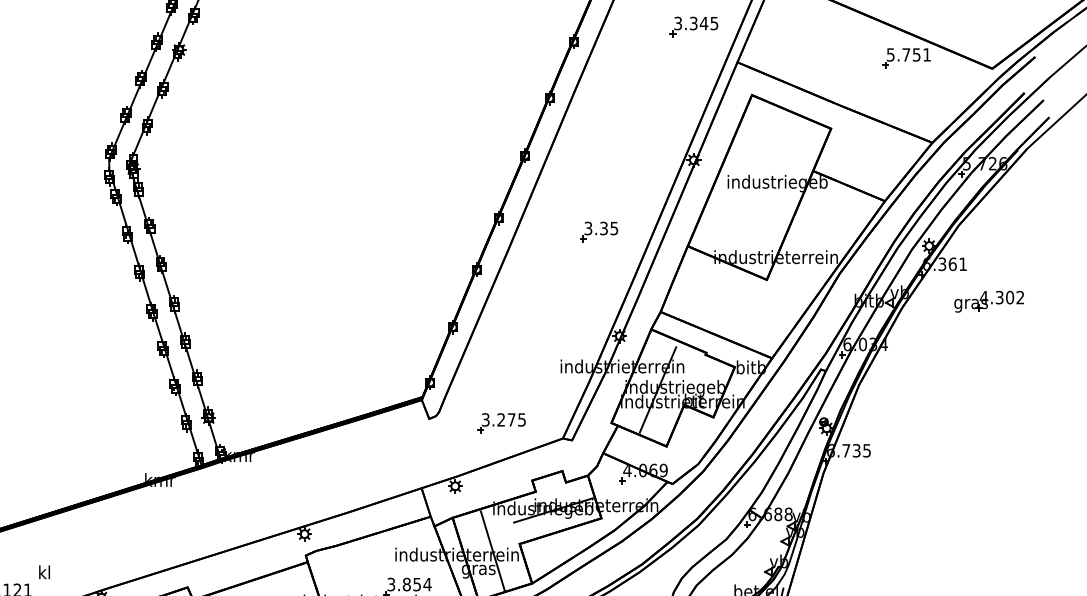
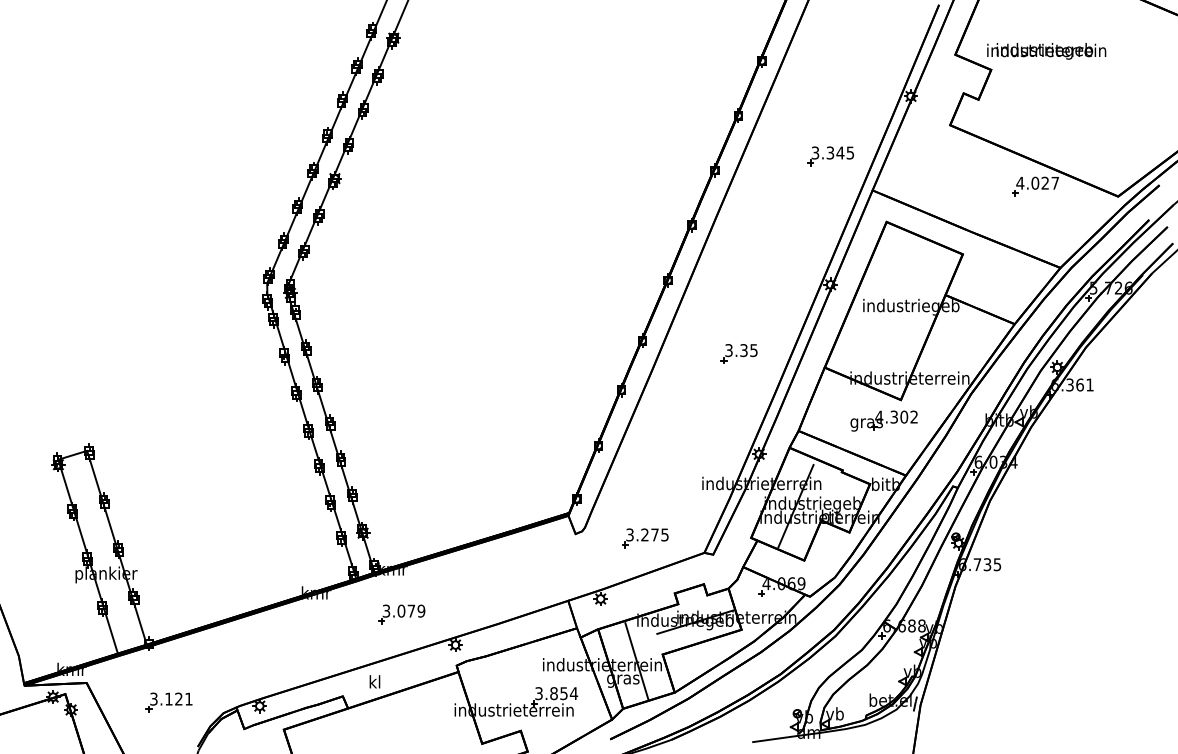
text: (908, 54) -> (1037, 182), 5.751 -> 4.027
part: (988, 301) -> (883, 420), moved
part: (248, 502) -> (401, 614), added
text: (44, 571) -> (374, 681), moved

